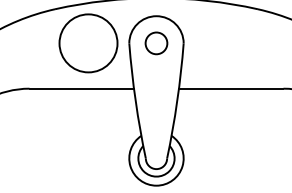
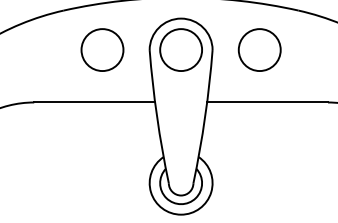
circle: (88, 43) -> (102, 50), size x0.62
circle: (156, 43) -> (181, 50), size x1.67
circle: (224, 43) -> (259, 50), added

